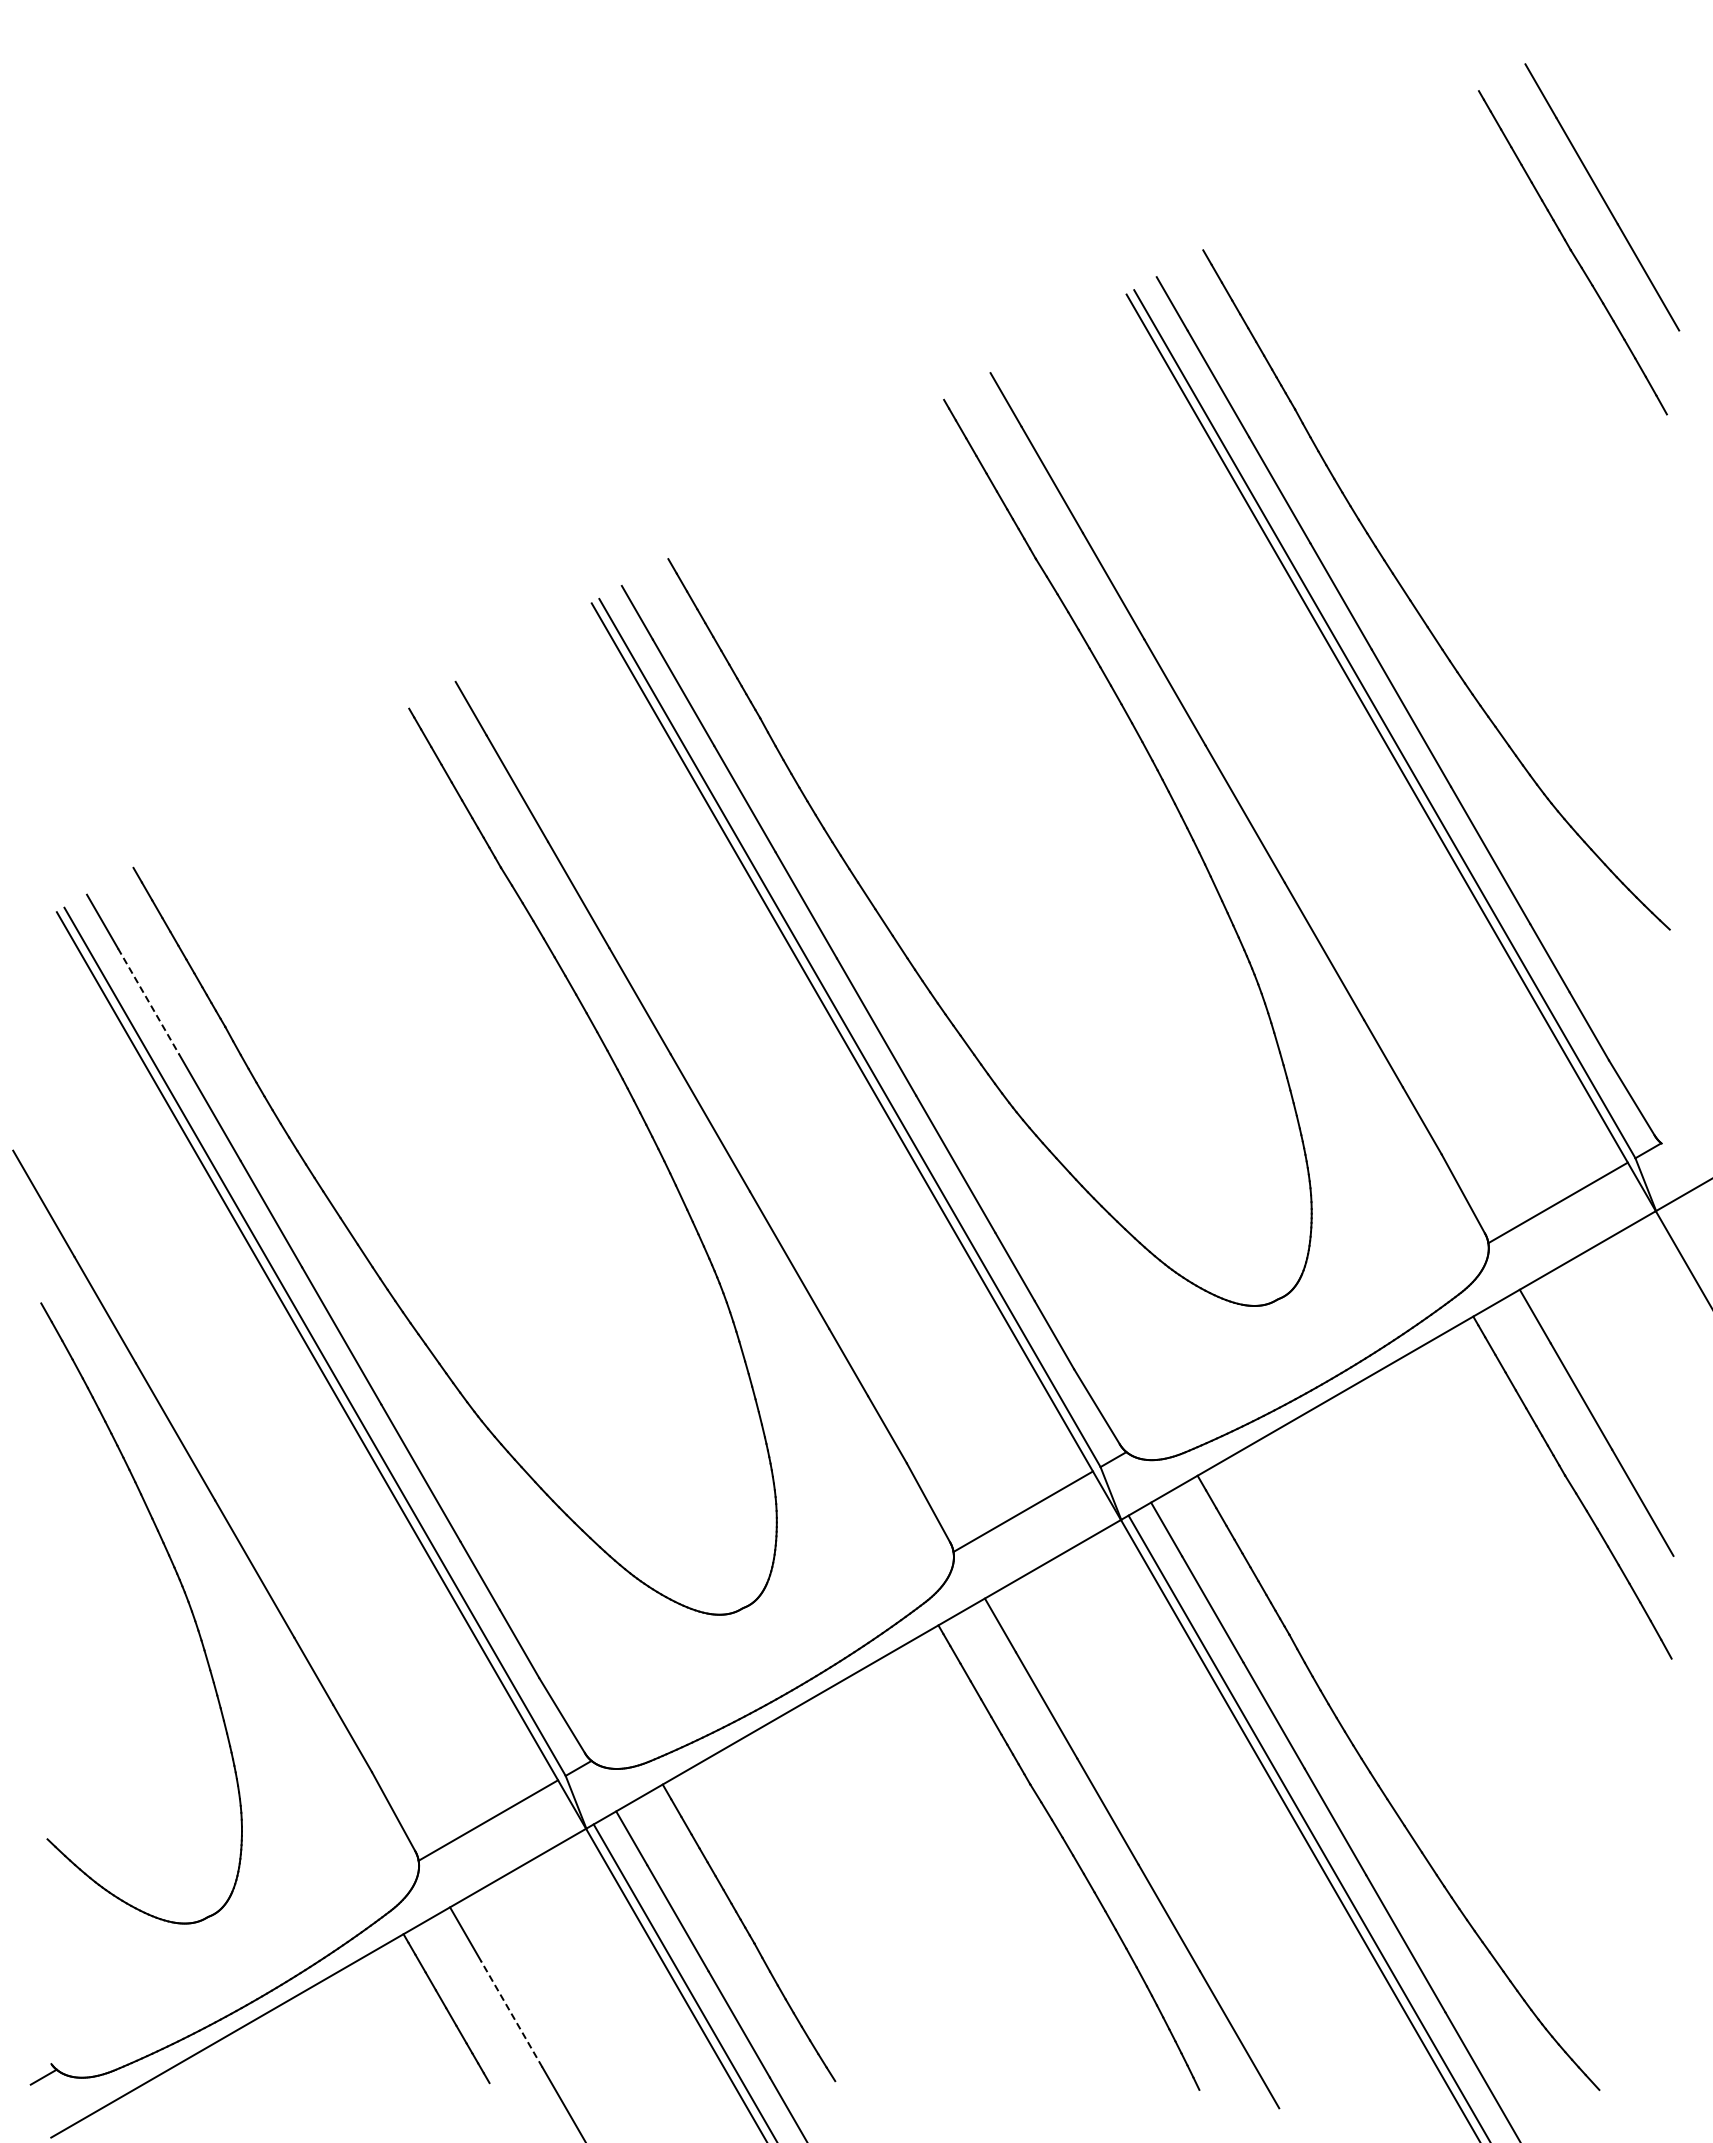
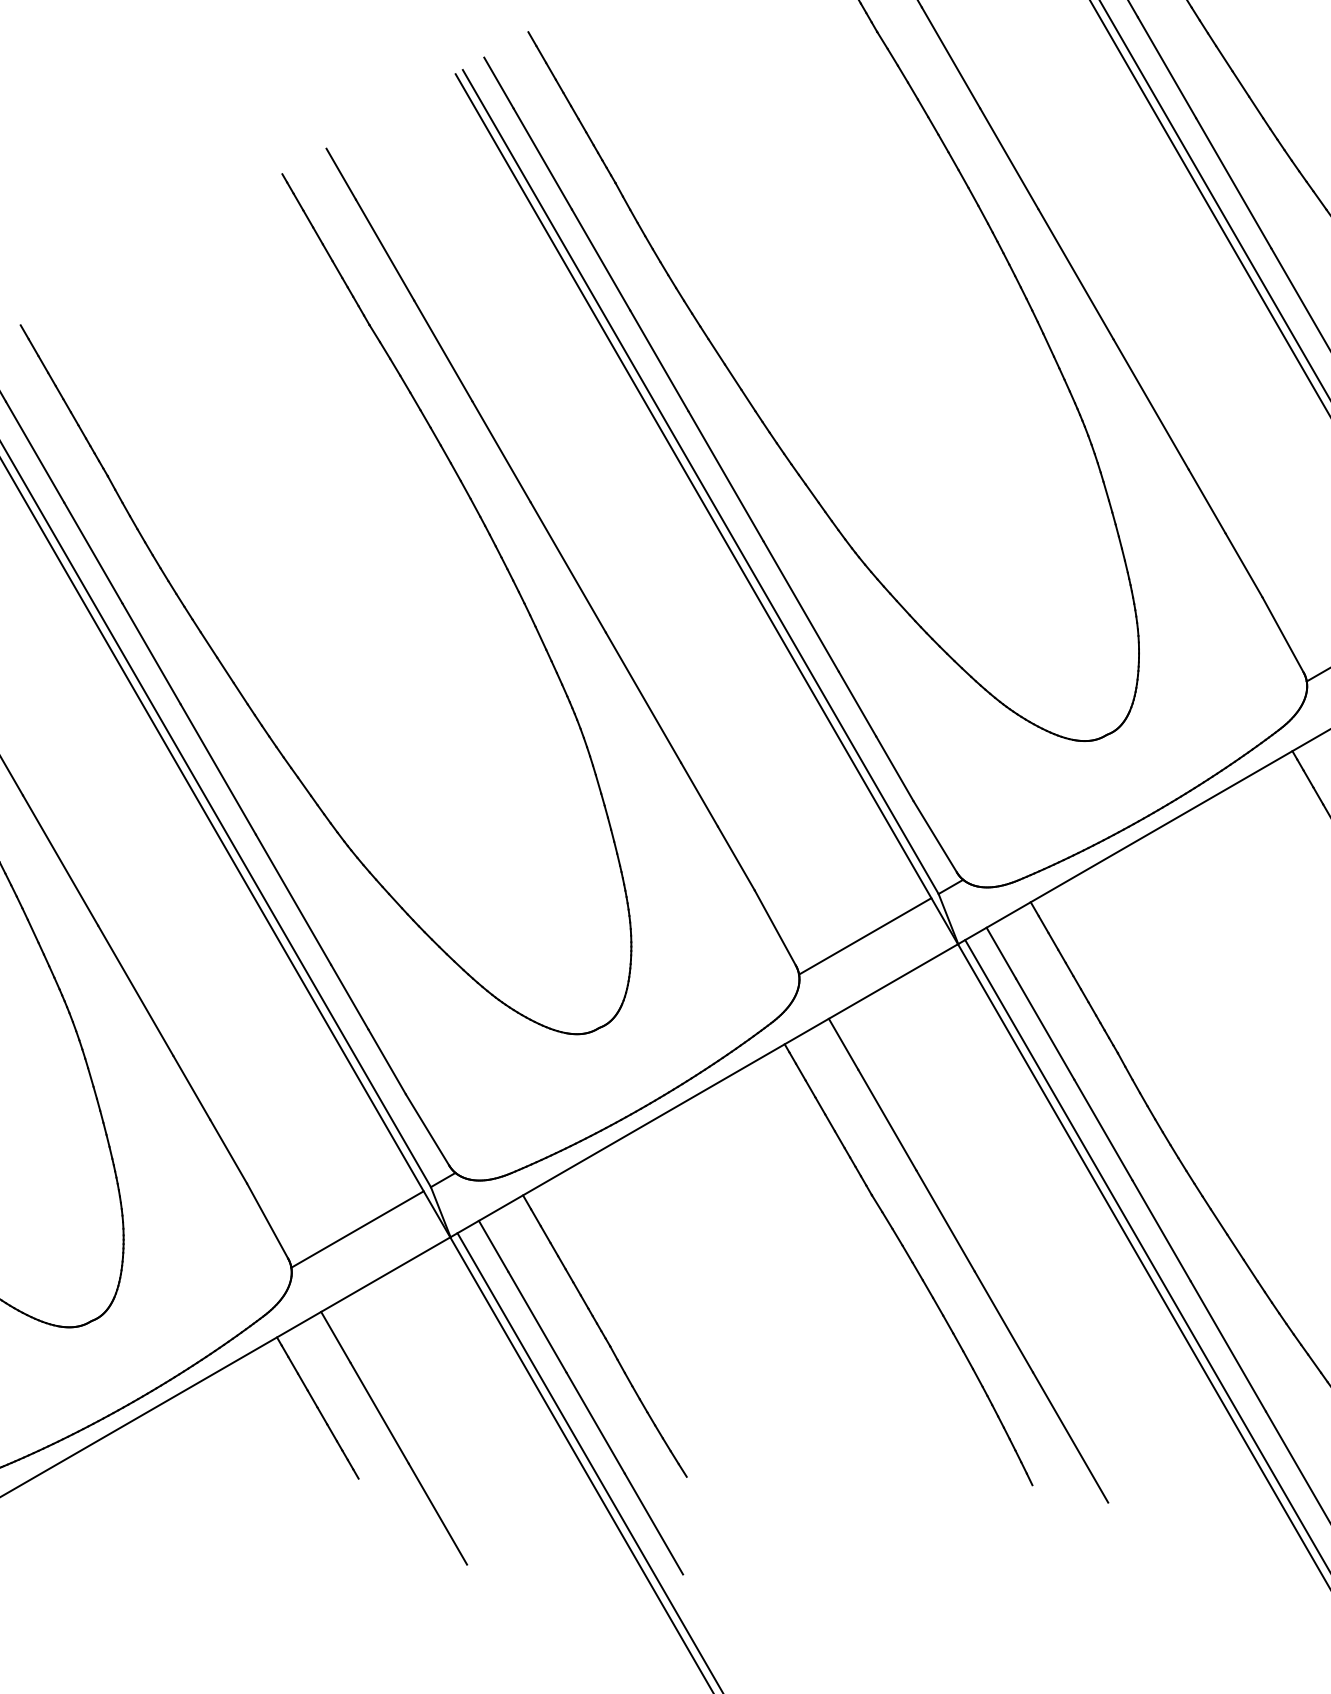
line: (148, 1002) -> (34, 453), dashed -> solid
line: (511, 2013) -> (379, 1412), dashed -> solid

